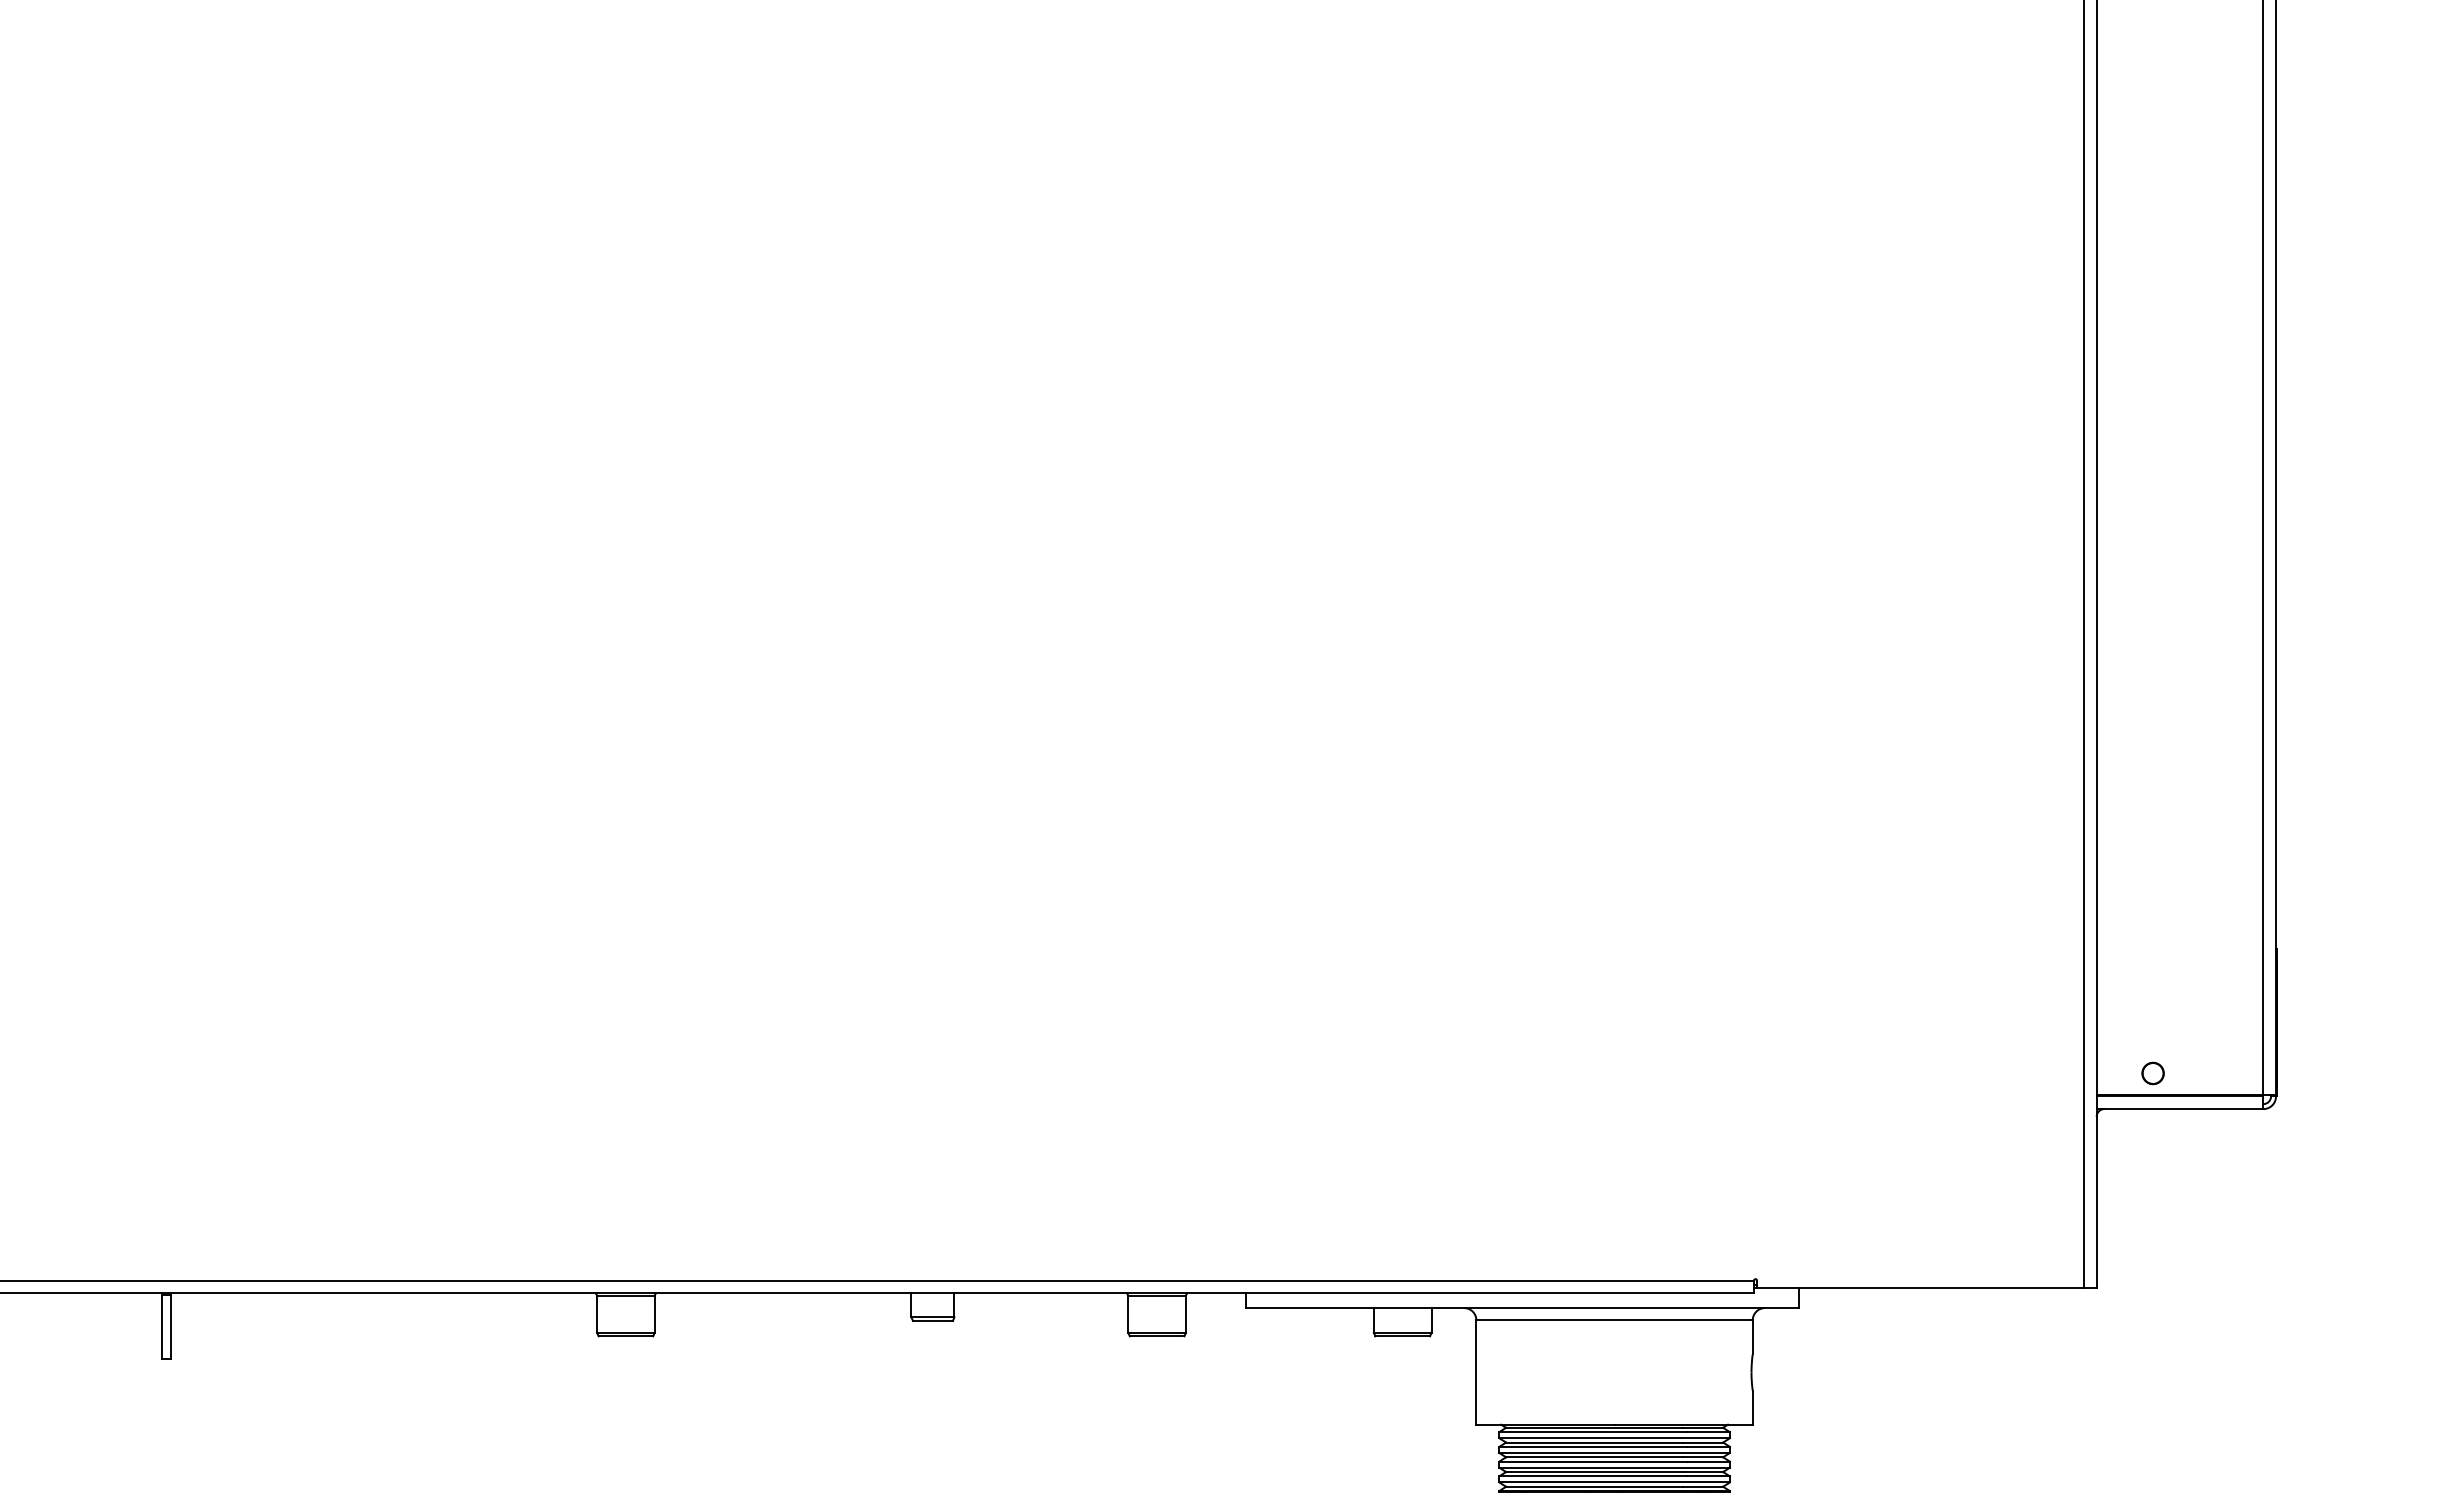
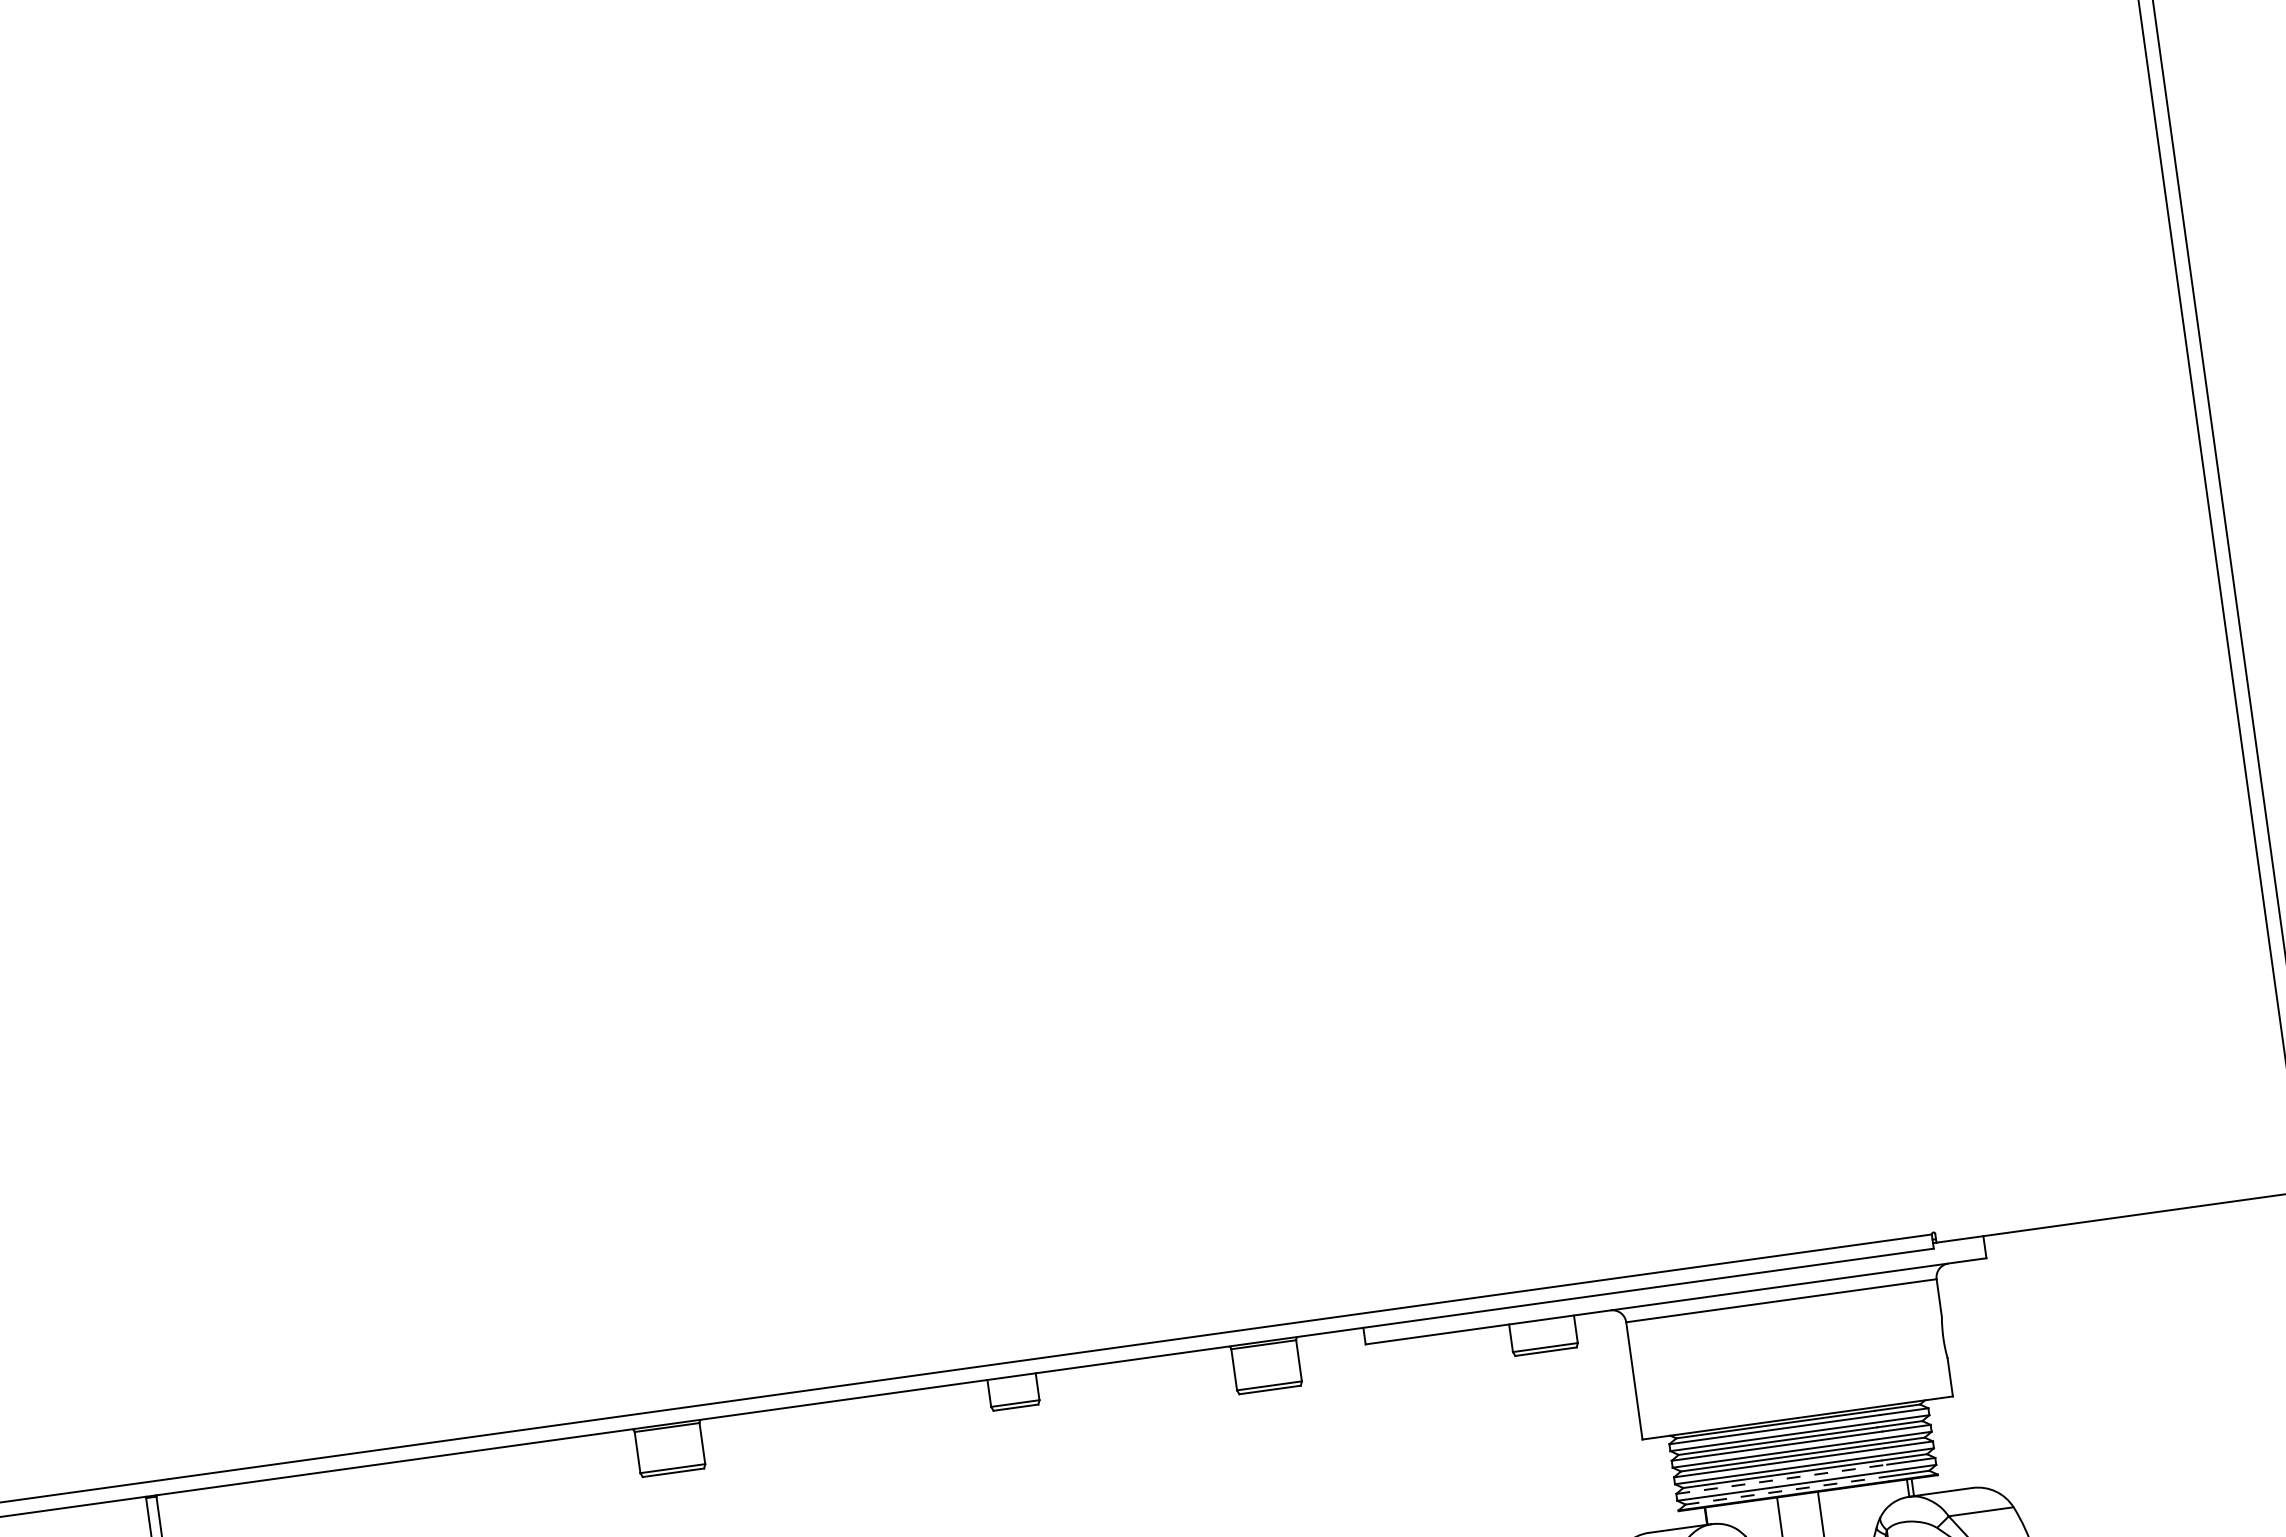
line: (1593, 1476) -> (1782, 1479), solid -> dashed
line: (1594, 1486) -> (1784, 1490), solid -> dashed

